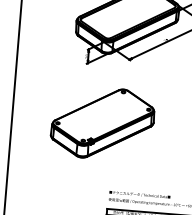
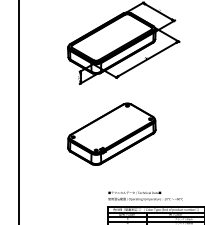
part: (102, 122) -> (111, 133), moved

